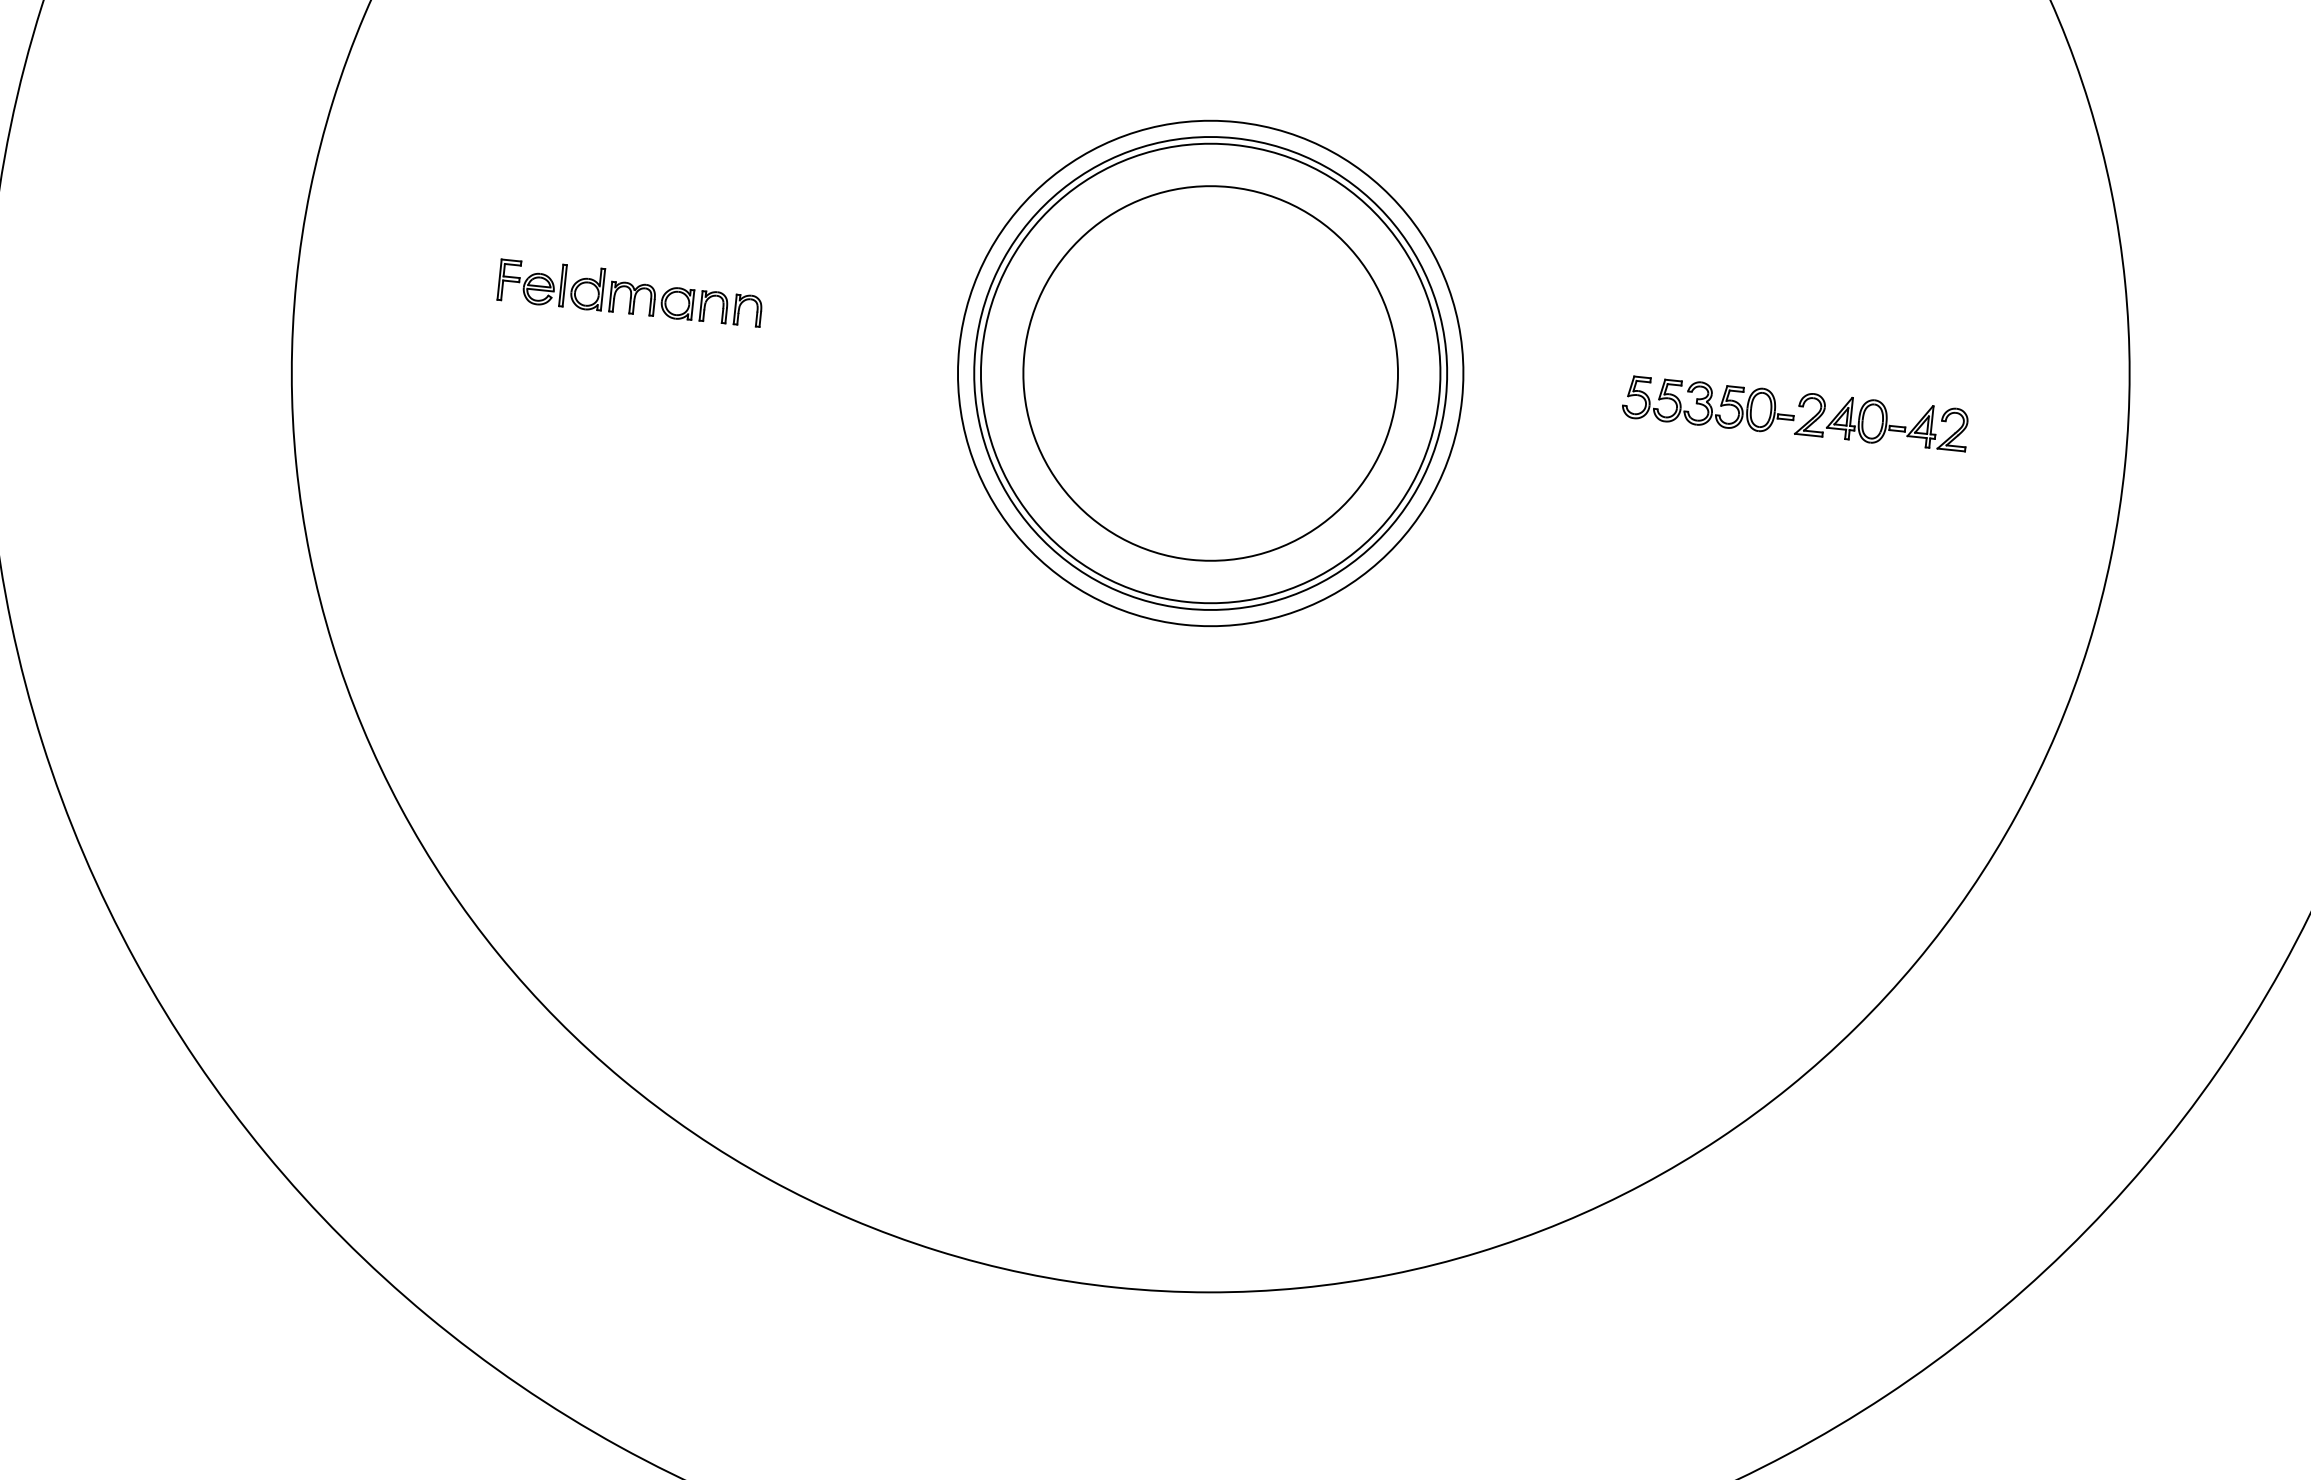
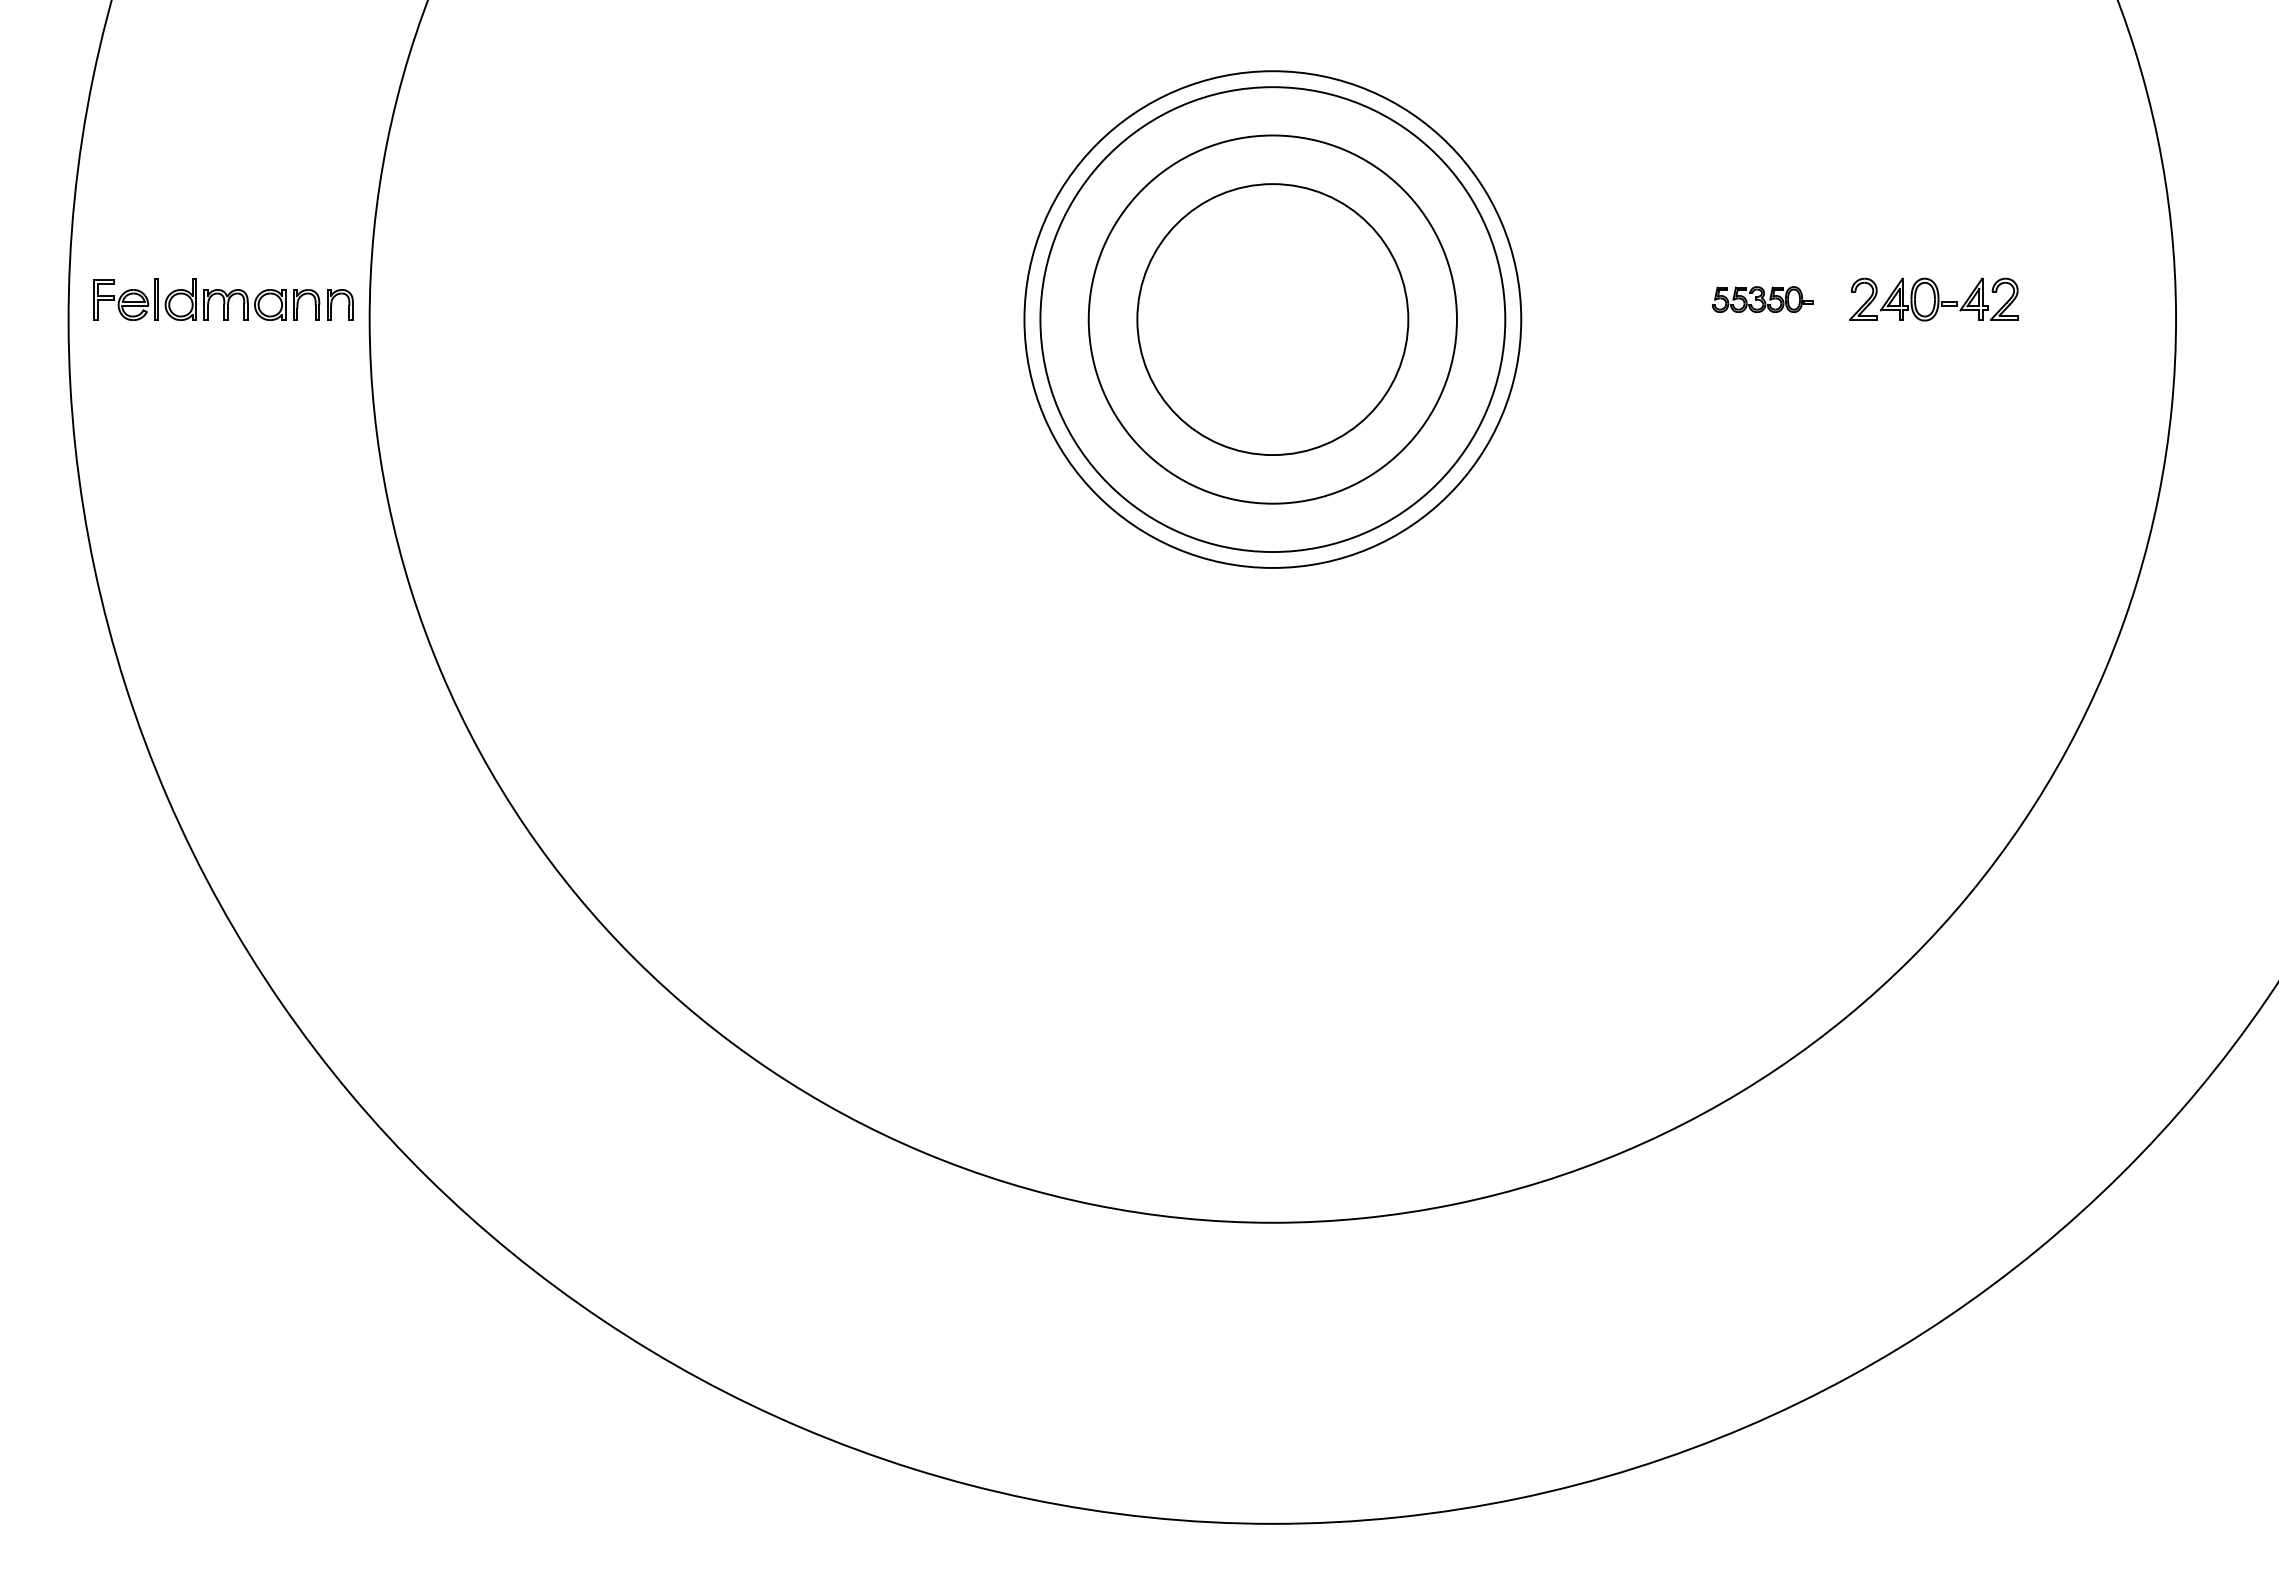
part: (630, 292) -> (223, 299), moved
circle: (1210, 373) -> (1272, 319), size x0.6
part: (1708, 404) -> (1762, 299), size x0.6

